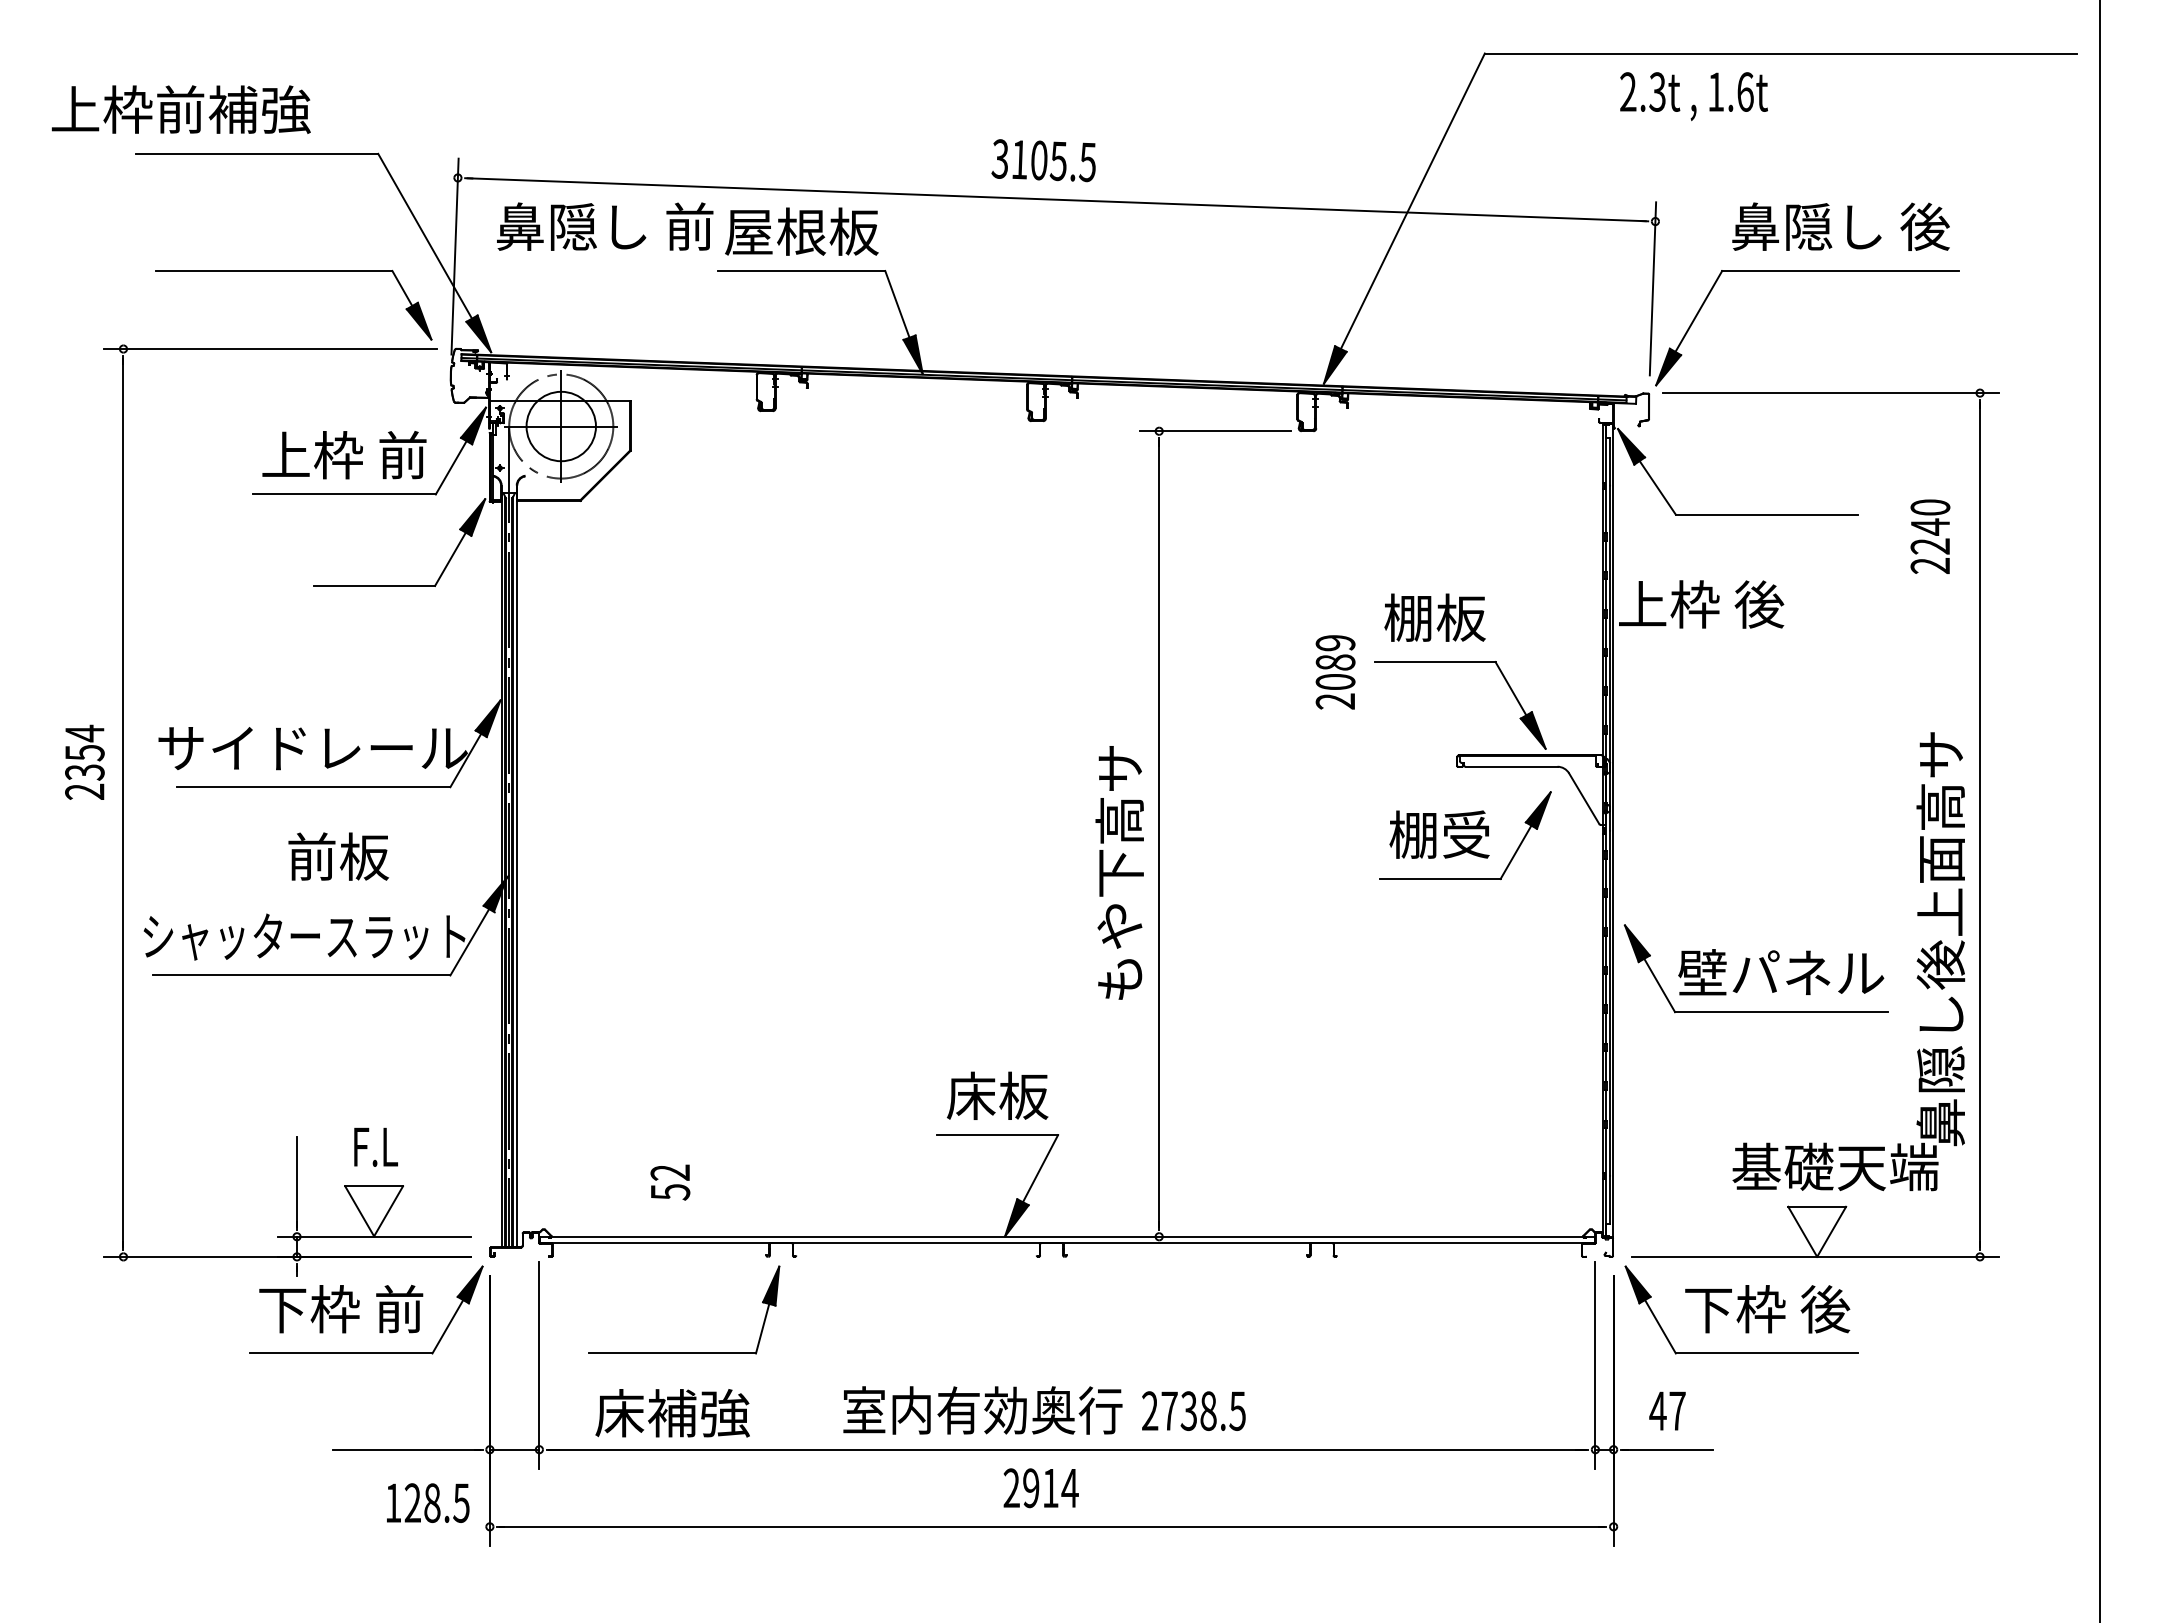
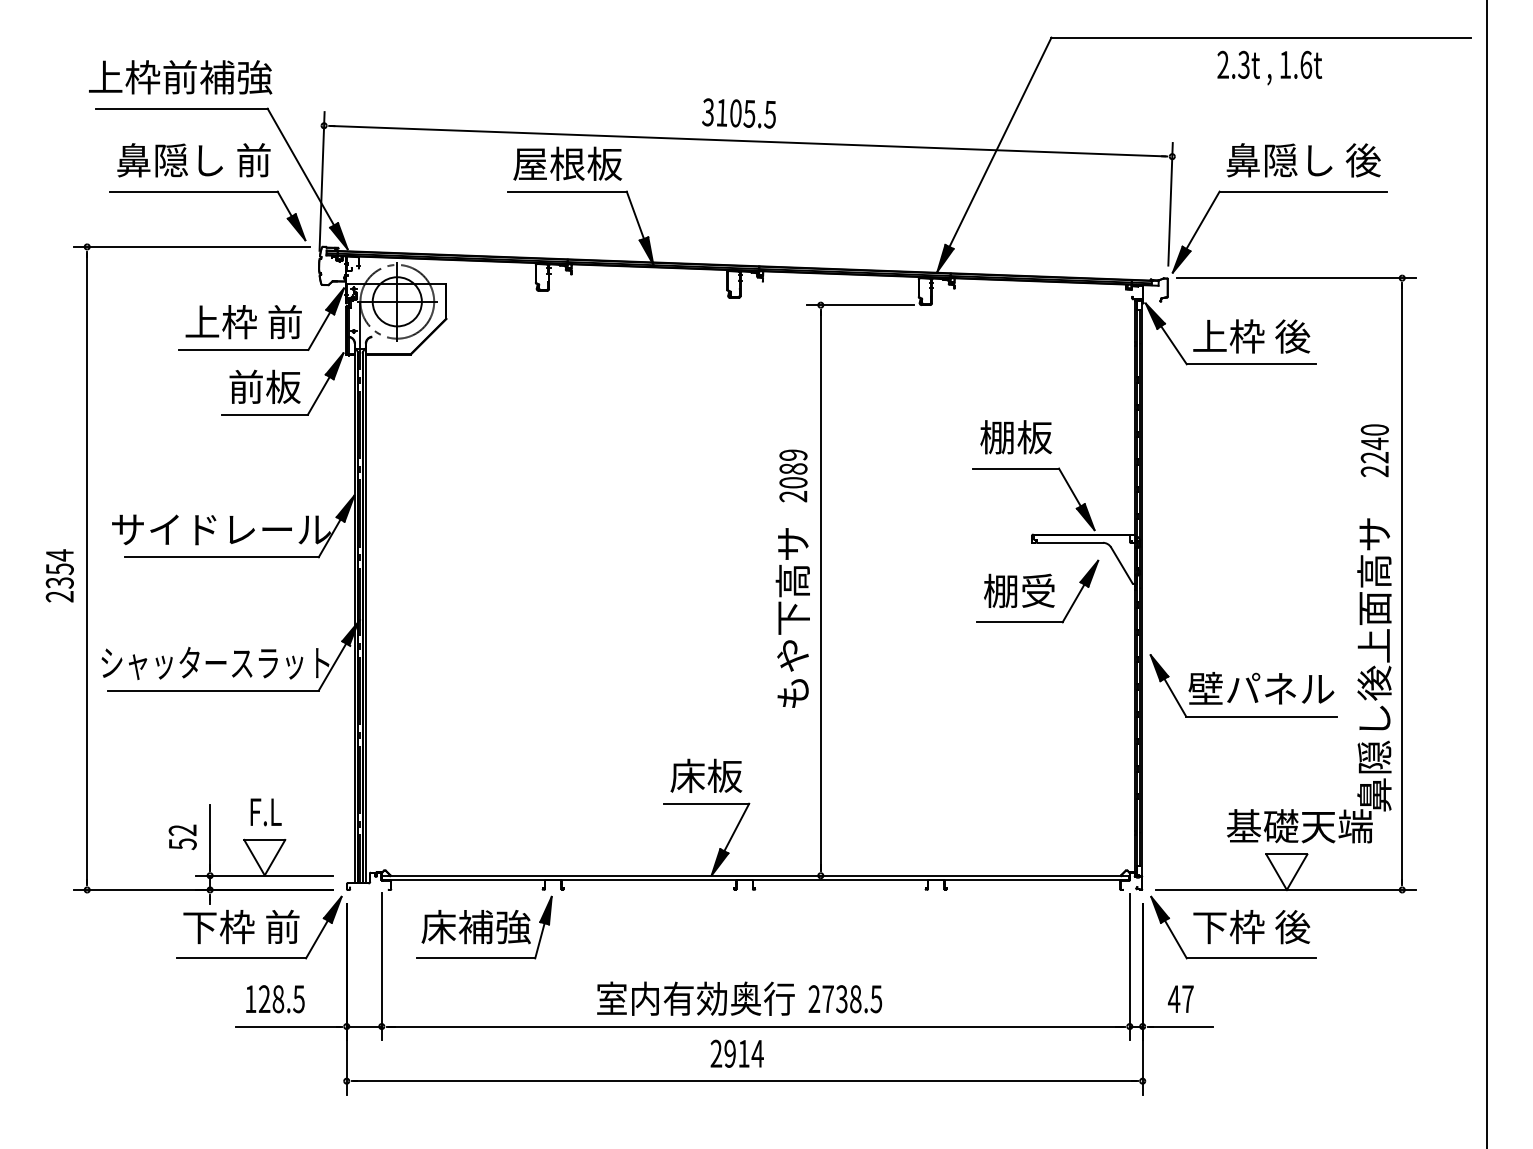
text: (1693, 96) -> (1269, 68), moved
text: (180, 109) -> (180, 77), moved
text: (605, 226) -> (194, 160), moved
text: (1930, 536) -> (1374, 450), moved
text: (1701, 604) -> (1251, 336), moved
text: (1335, 672) -> (793, 476), moved
text: (84, 761) -> (59, 575), moved
text: (338, 856) -> (265, 386), moved
text: (670, 1182) -> (182, 837), moved
text: (672, 1413) -> (476, 927), moved
text: (428, 1502) -> (275, 998), moved

